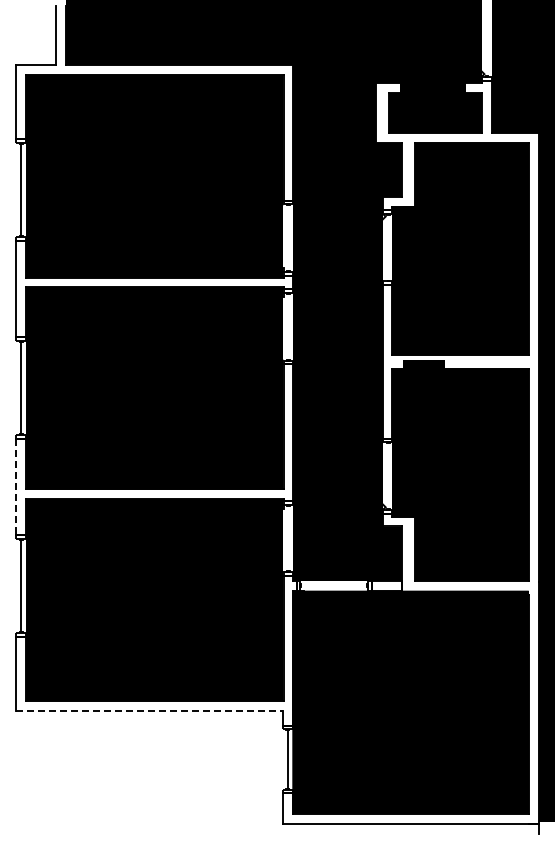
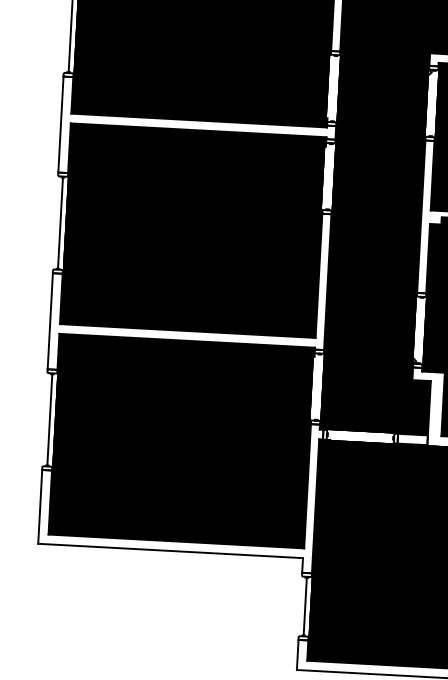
line: (16, 487) -> (50, 321), dashed -> solid
line: (150, 710) -> (171, 550), dashed -> solid

